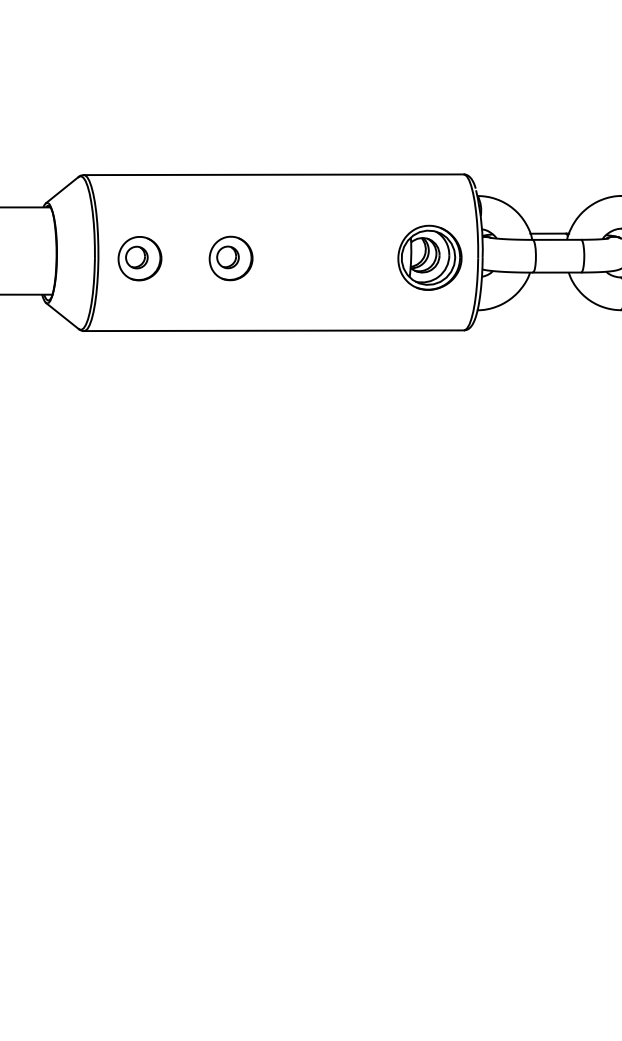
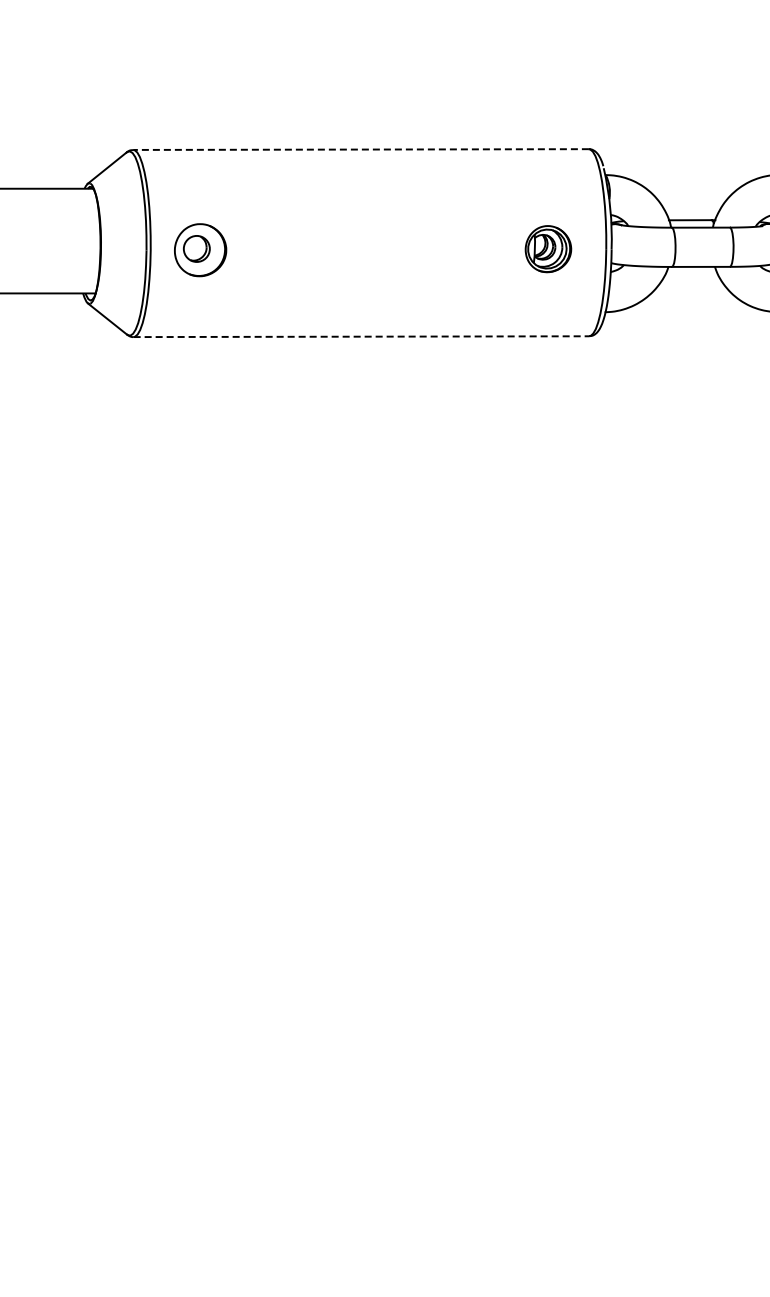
line: (274, 174) -> (361, 149), solid -> dashed
part: (430, 257) -> (548, 248), size x0.6
part: (230, 258) -> (309, 249), removed
line: (274, 330) -> (361, 336), solid -> dashed

